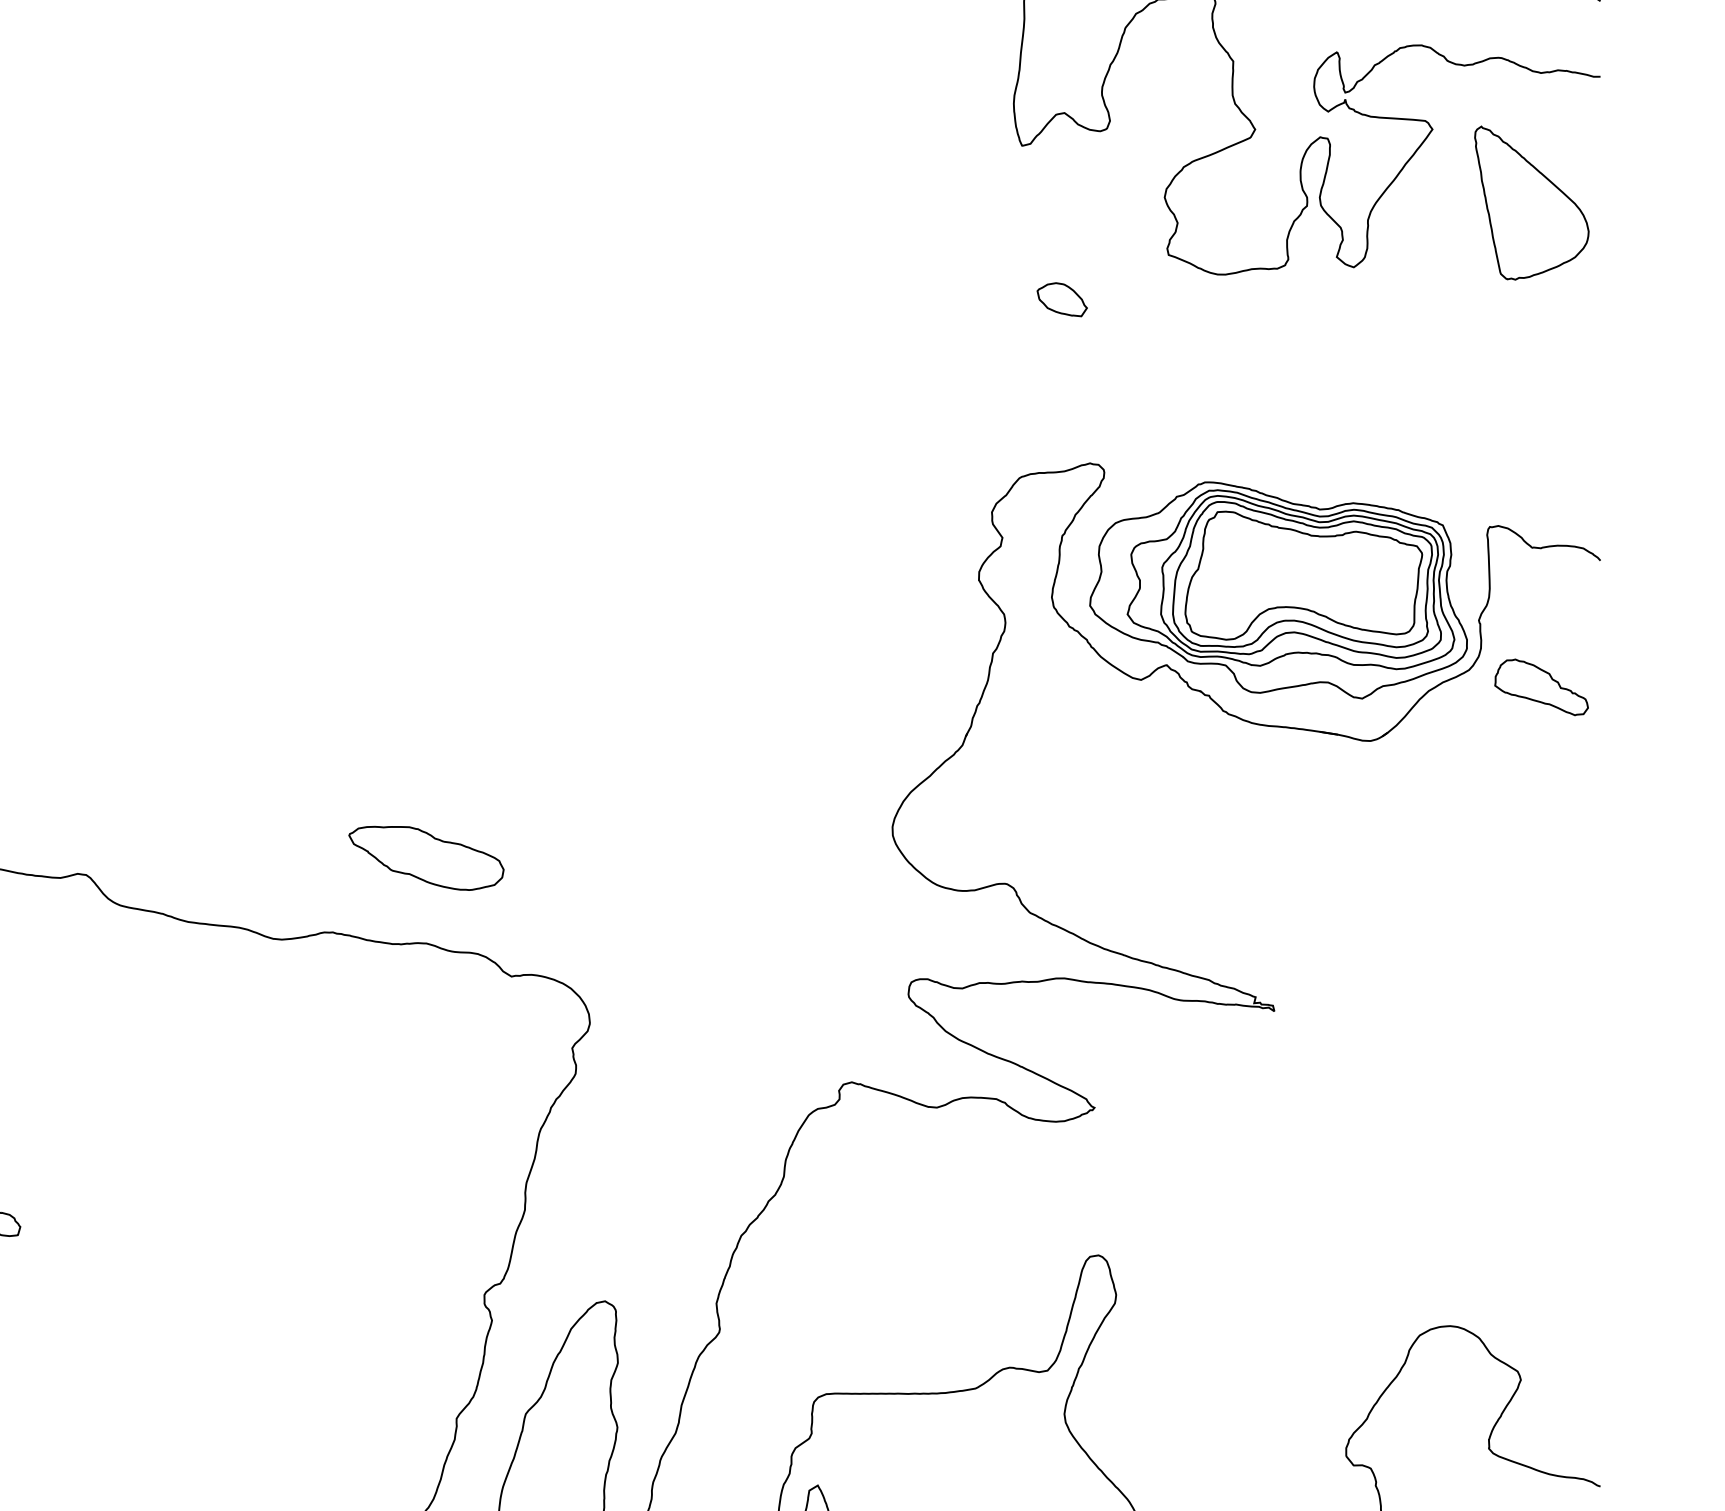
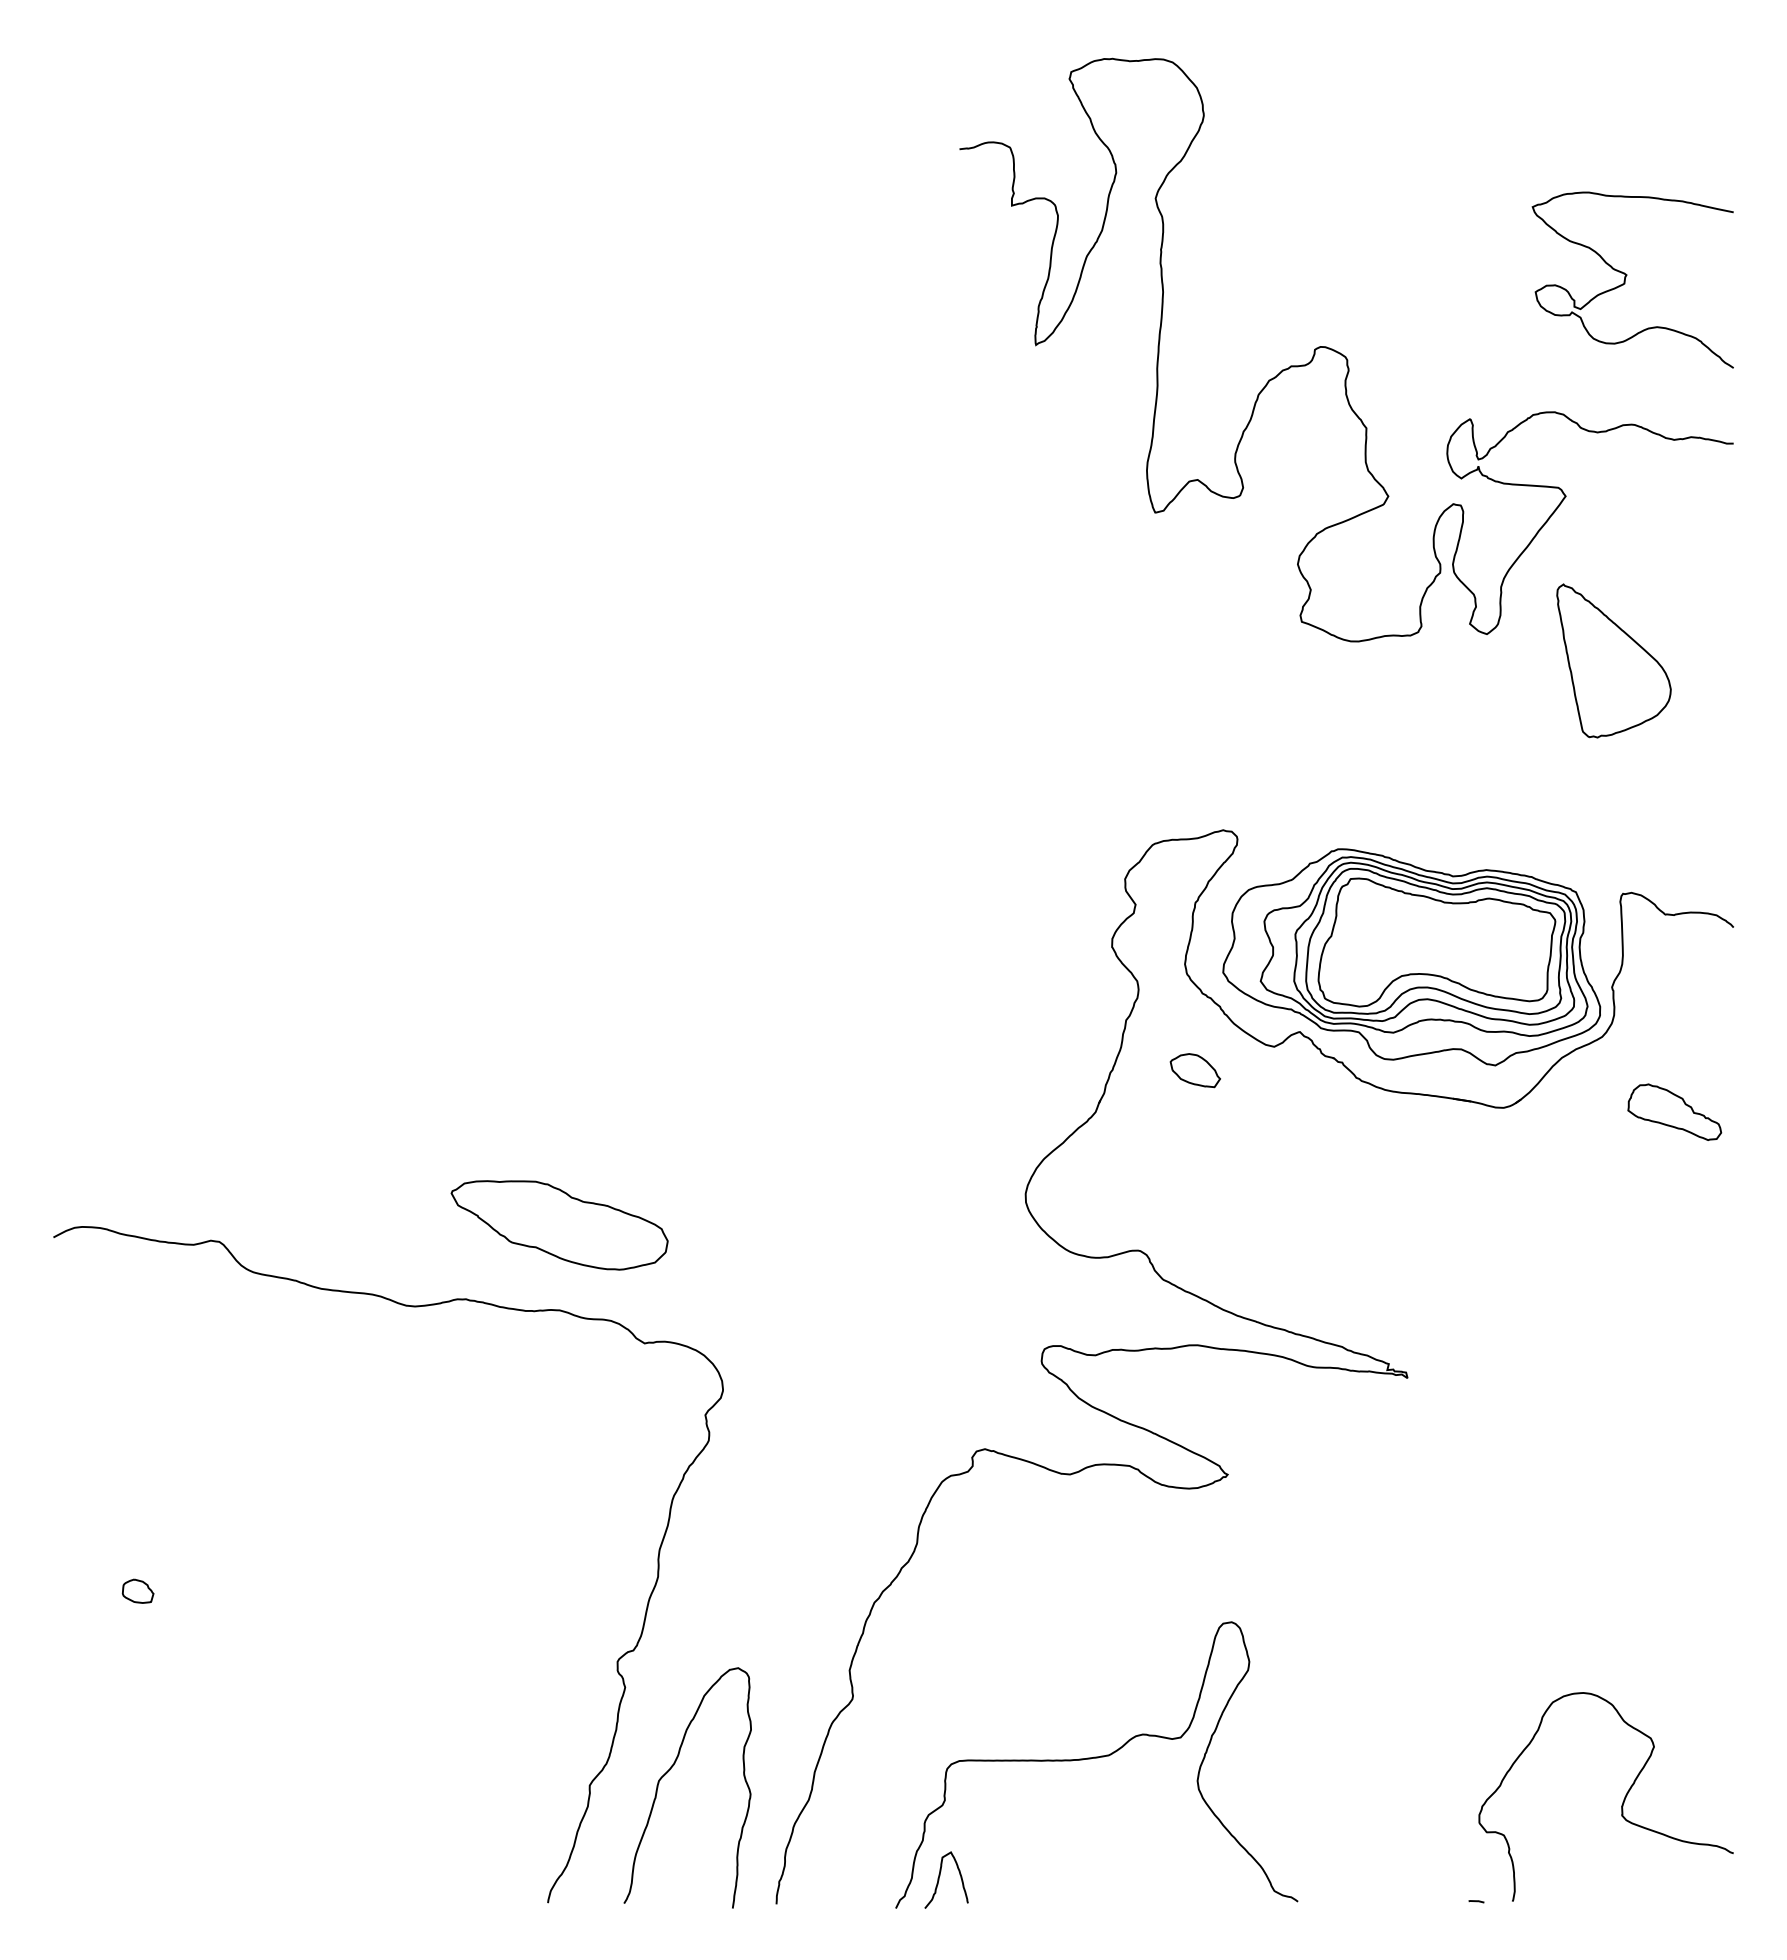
part: (1531, 202) -> (1613, 660), moved
part: (1061, 299) -> (1194, 1070), moved
part: (1541, 686) -> (1674, 1111), moved
part: (426, 857) -> (559, 1224), size x1.4

